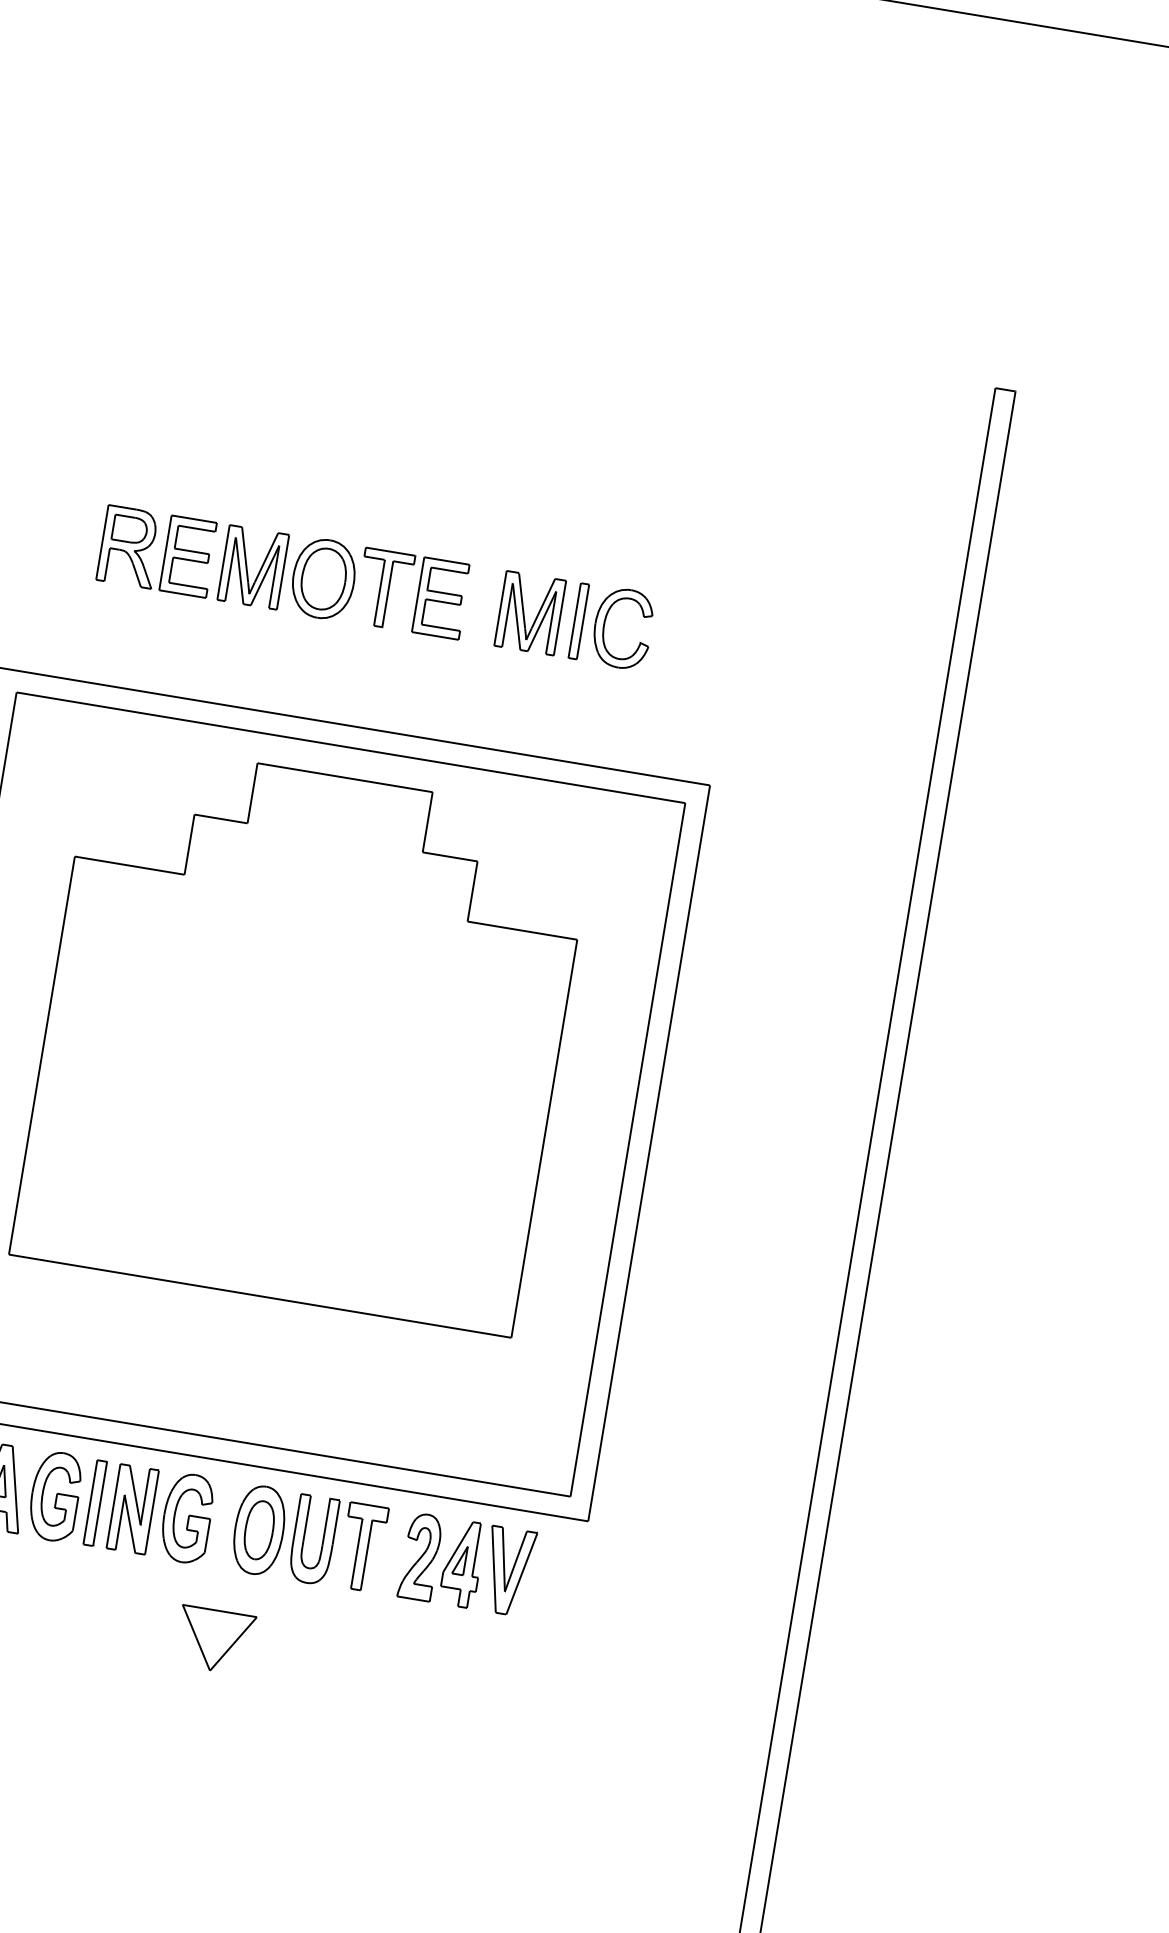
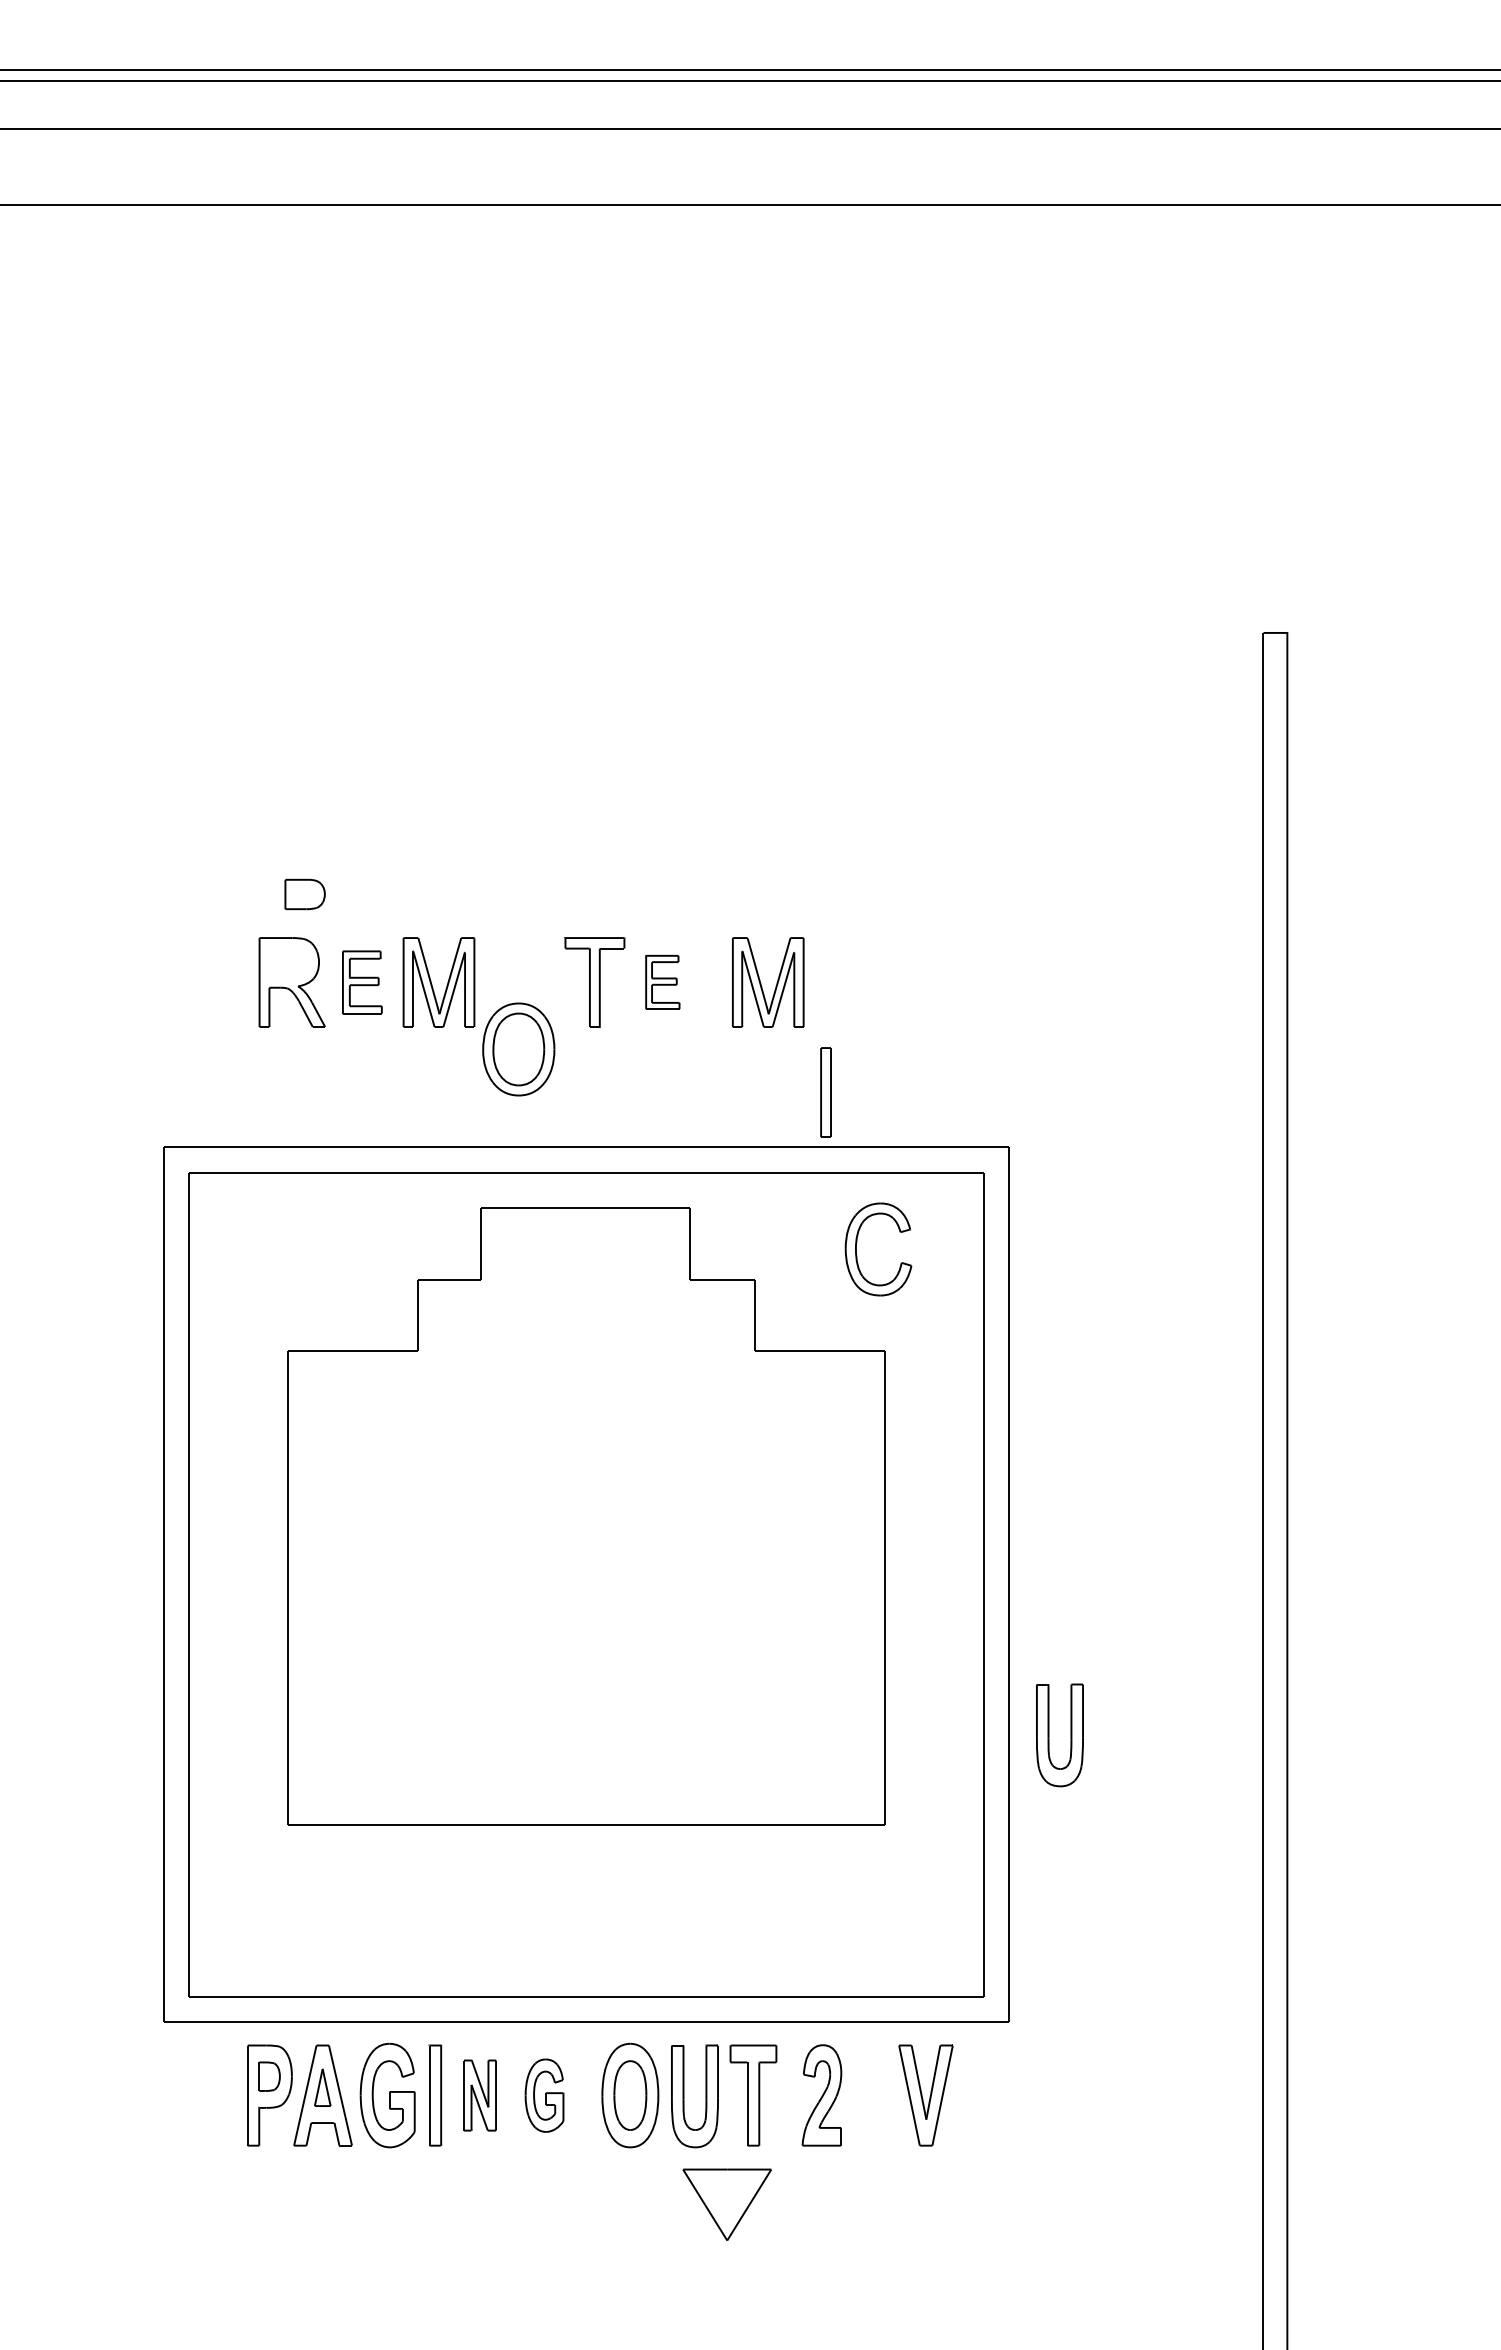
part: (129, 529) -> (304, 894), moved
part: (188, 556) -> (362, 982), size x0.7
part: (323, 579) -> (518, 1049), moved
part: (441, 598) -> (662, 982), size x0.6
part: (606, 620) -> (857, 1243), moved
part: (578, 621) -> (825, 1092), moved
part: (661, 1285) -> (1049, 1735), added
part: (132, 1509) -> (479, 2095), size x0.7
part: (187, 1518) -> (544, 2095), size x0.7
part: (462, 1563) -> (871, 2095), removed
part: (214, 1640) -> (726, 2204), moved

